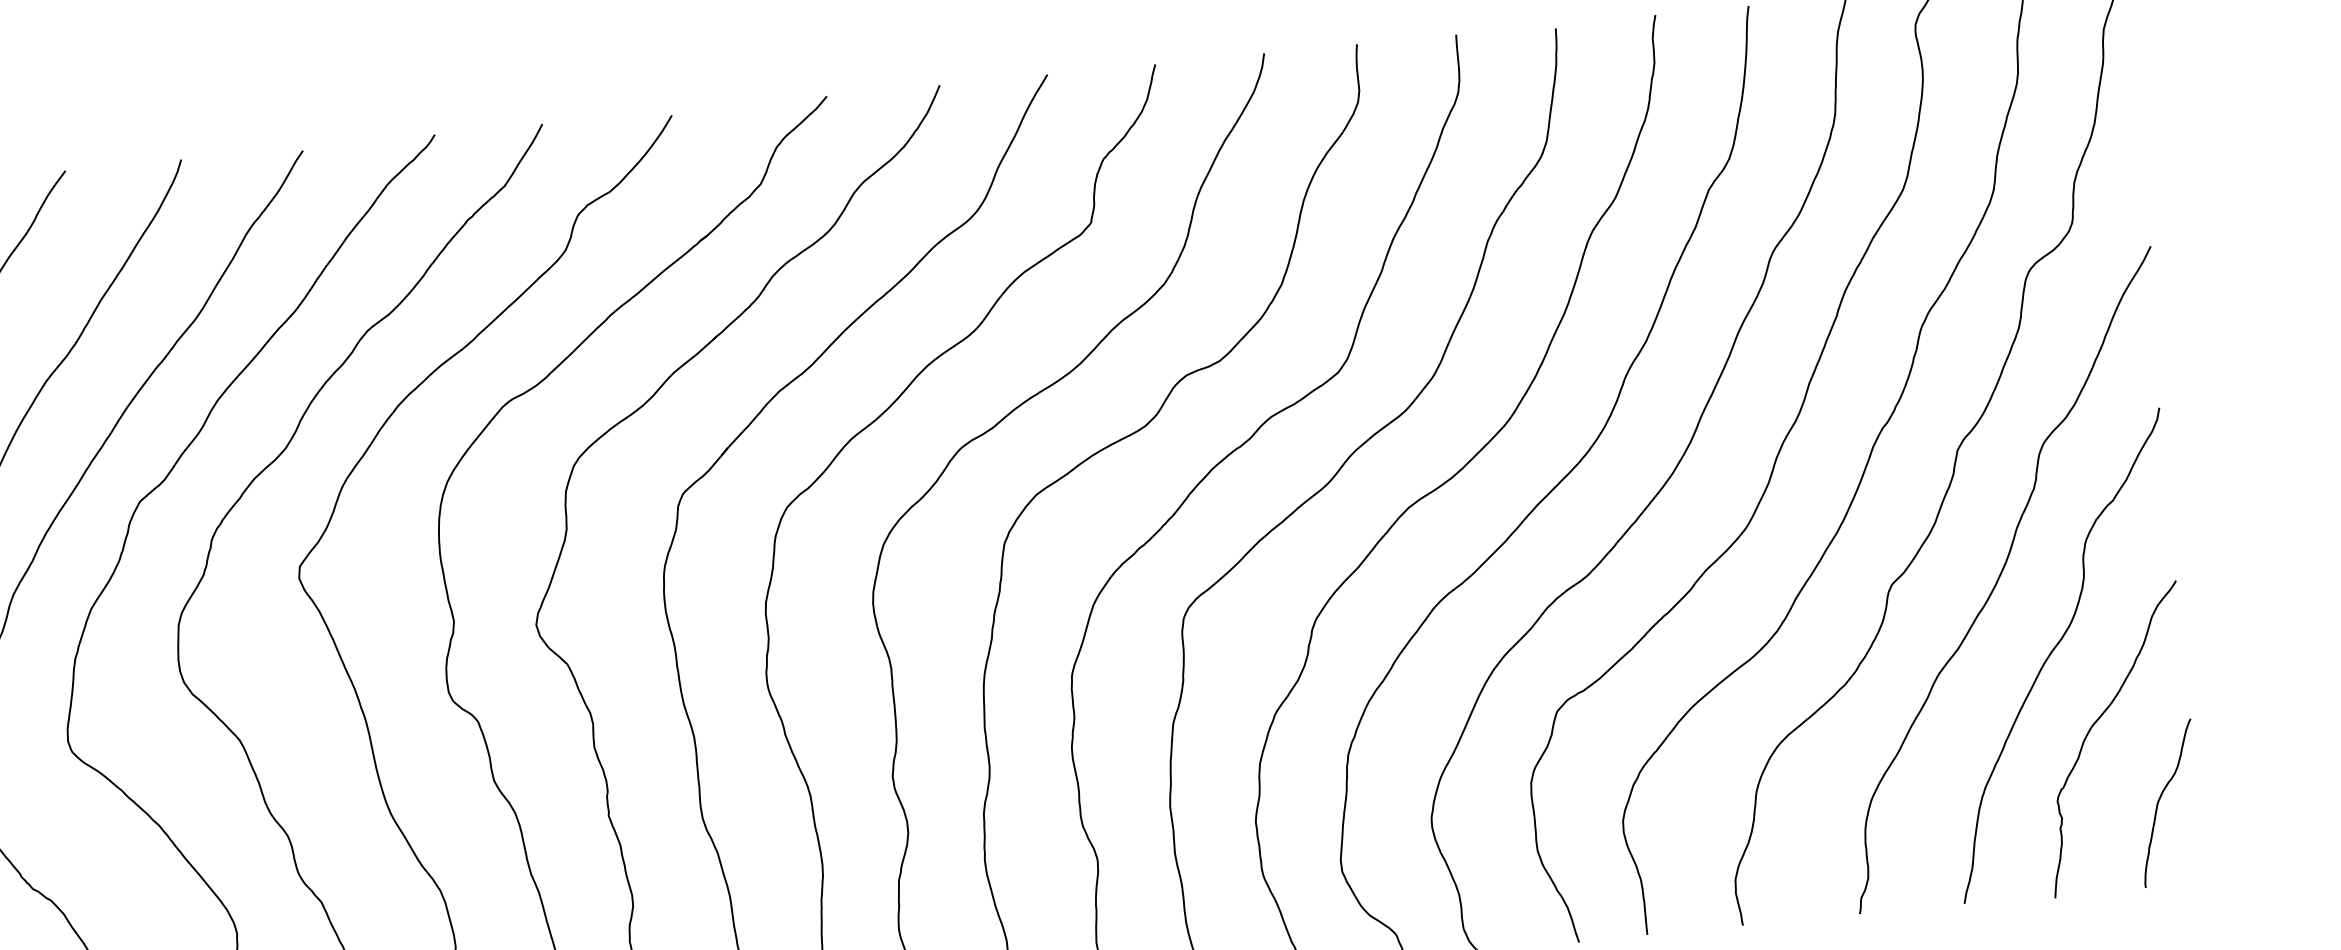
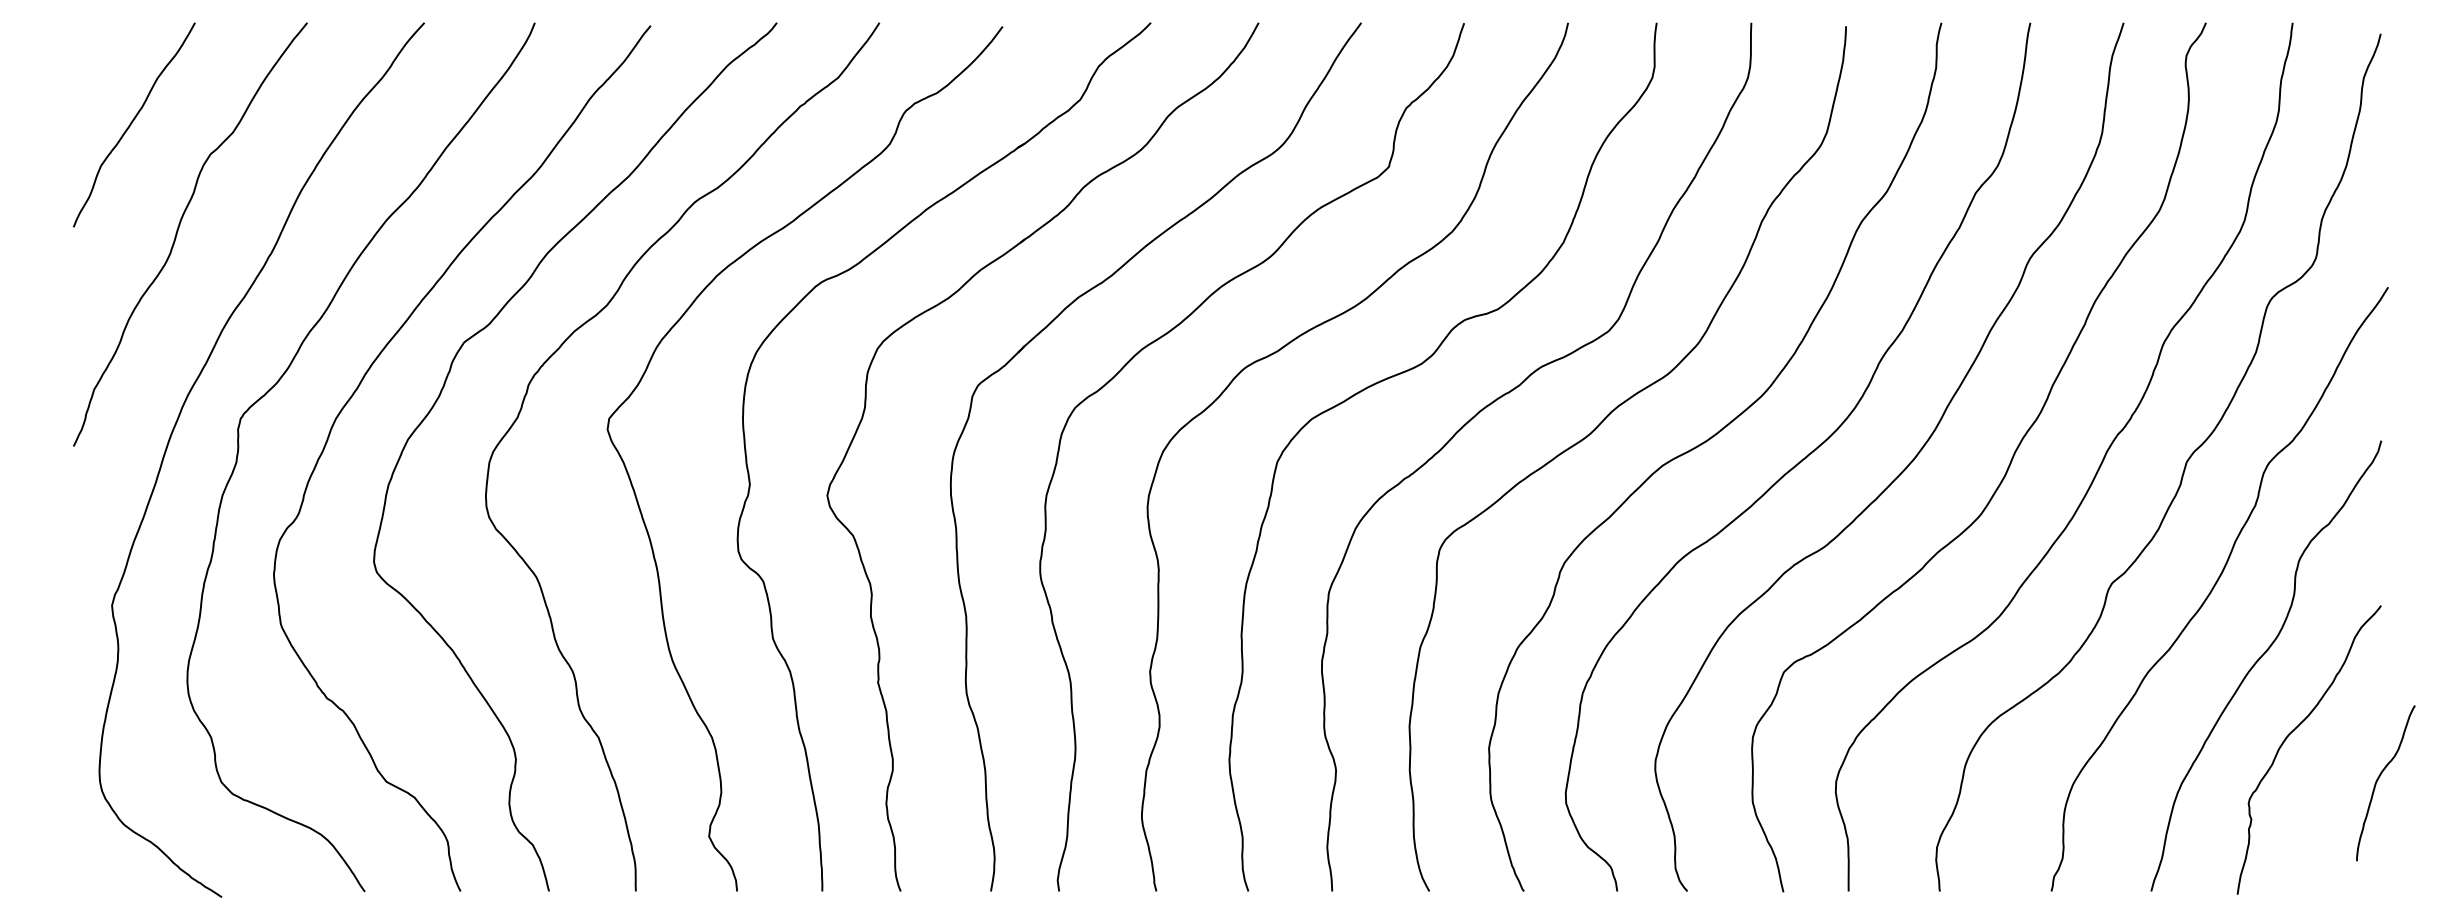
curve: (2160, 801) -> (2378, 780), moved

